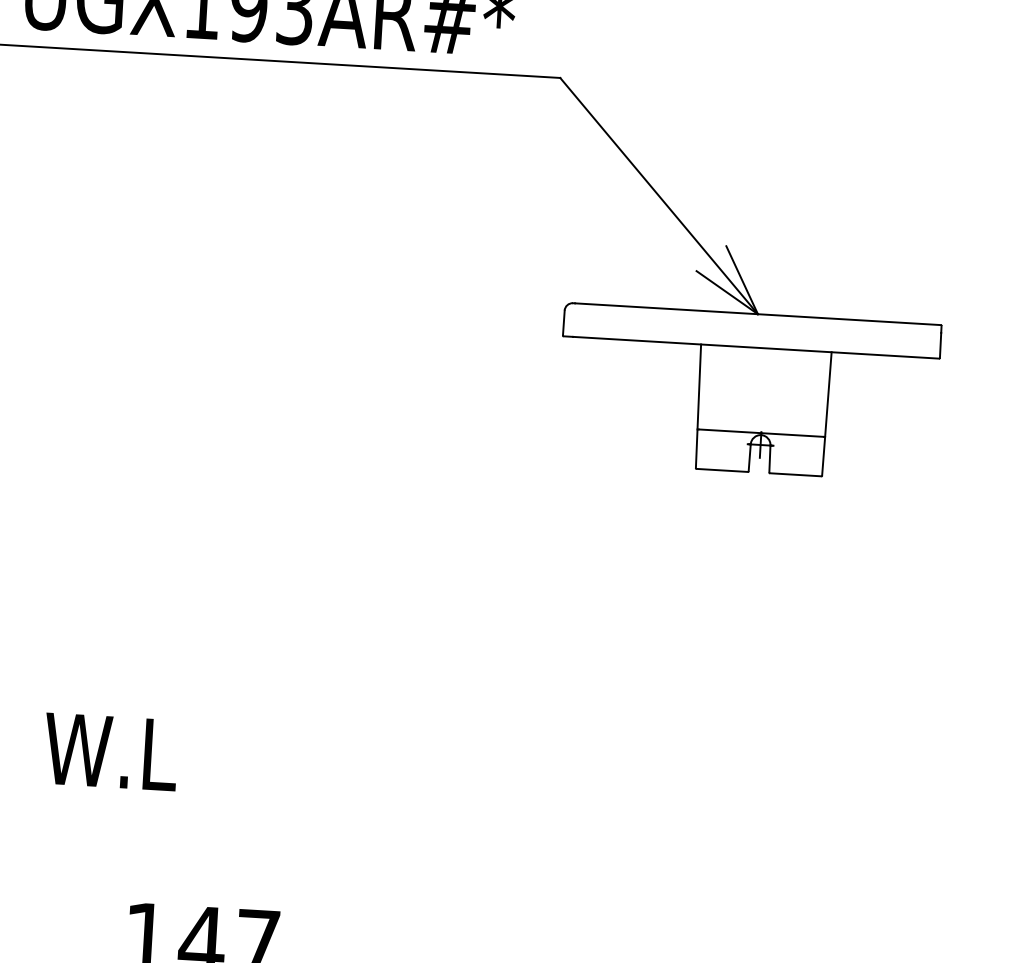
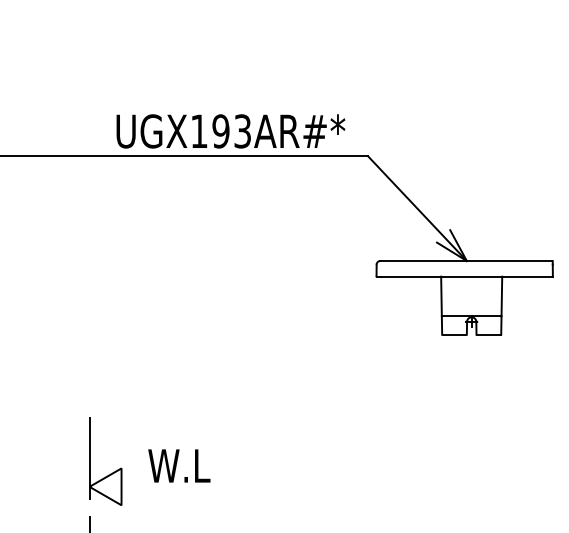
text: (111, 750) -> (179, 465), moved

